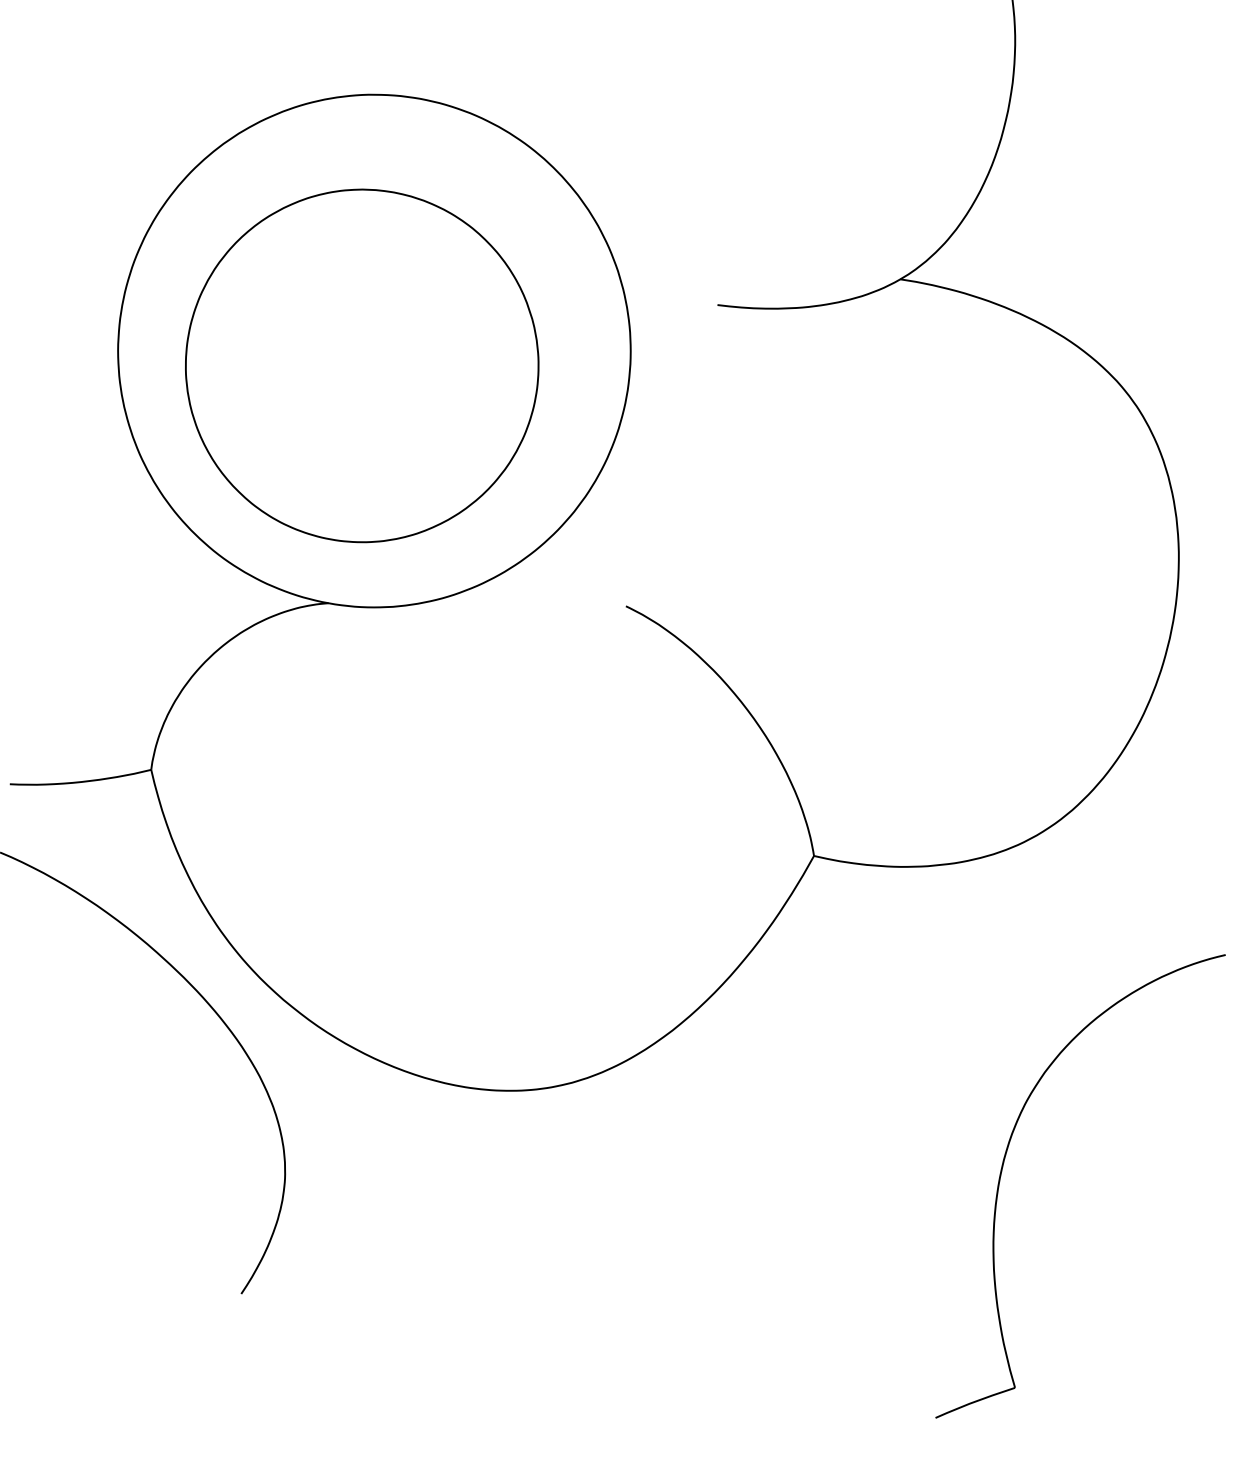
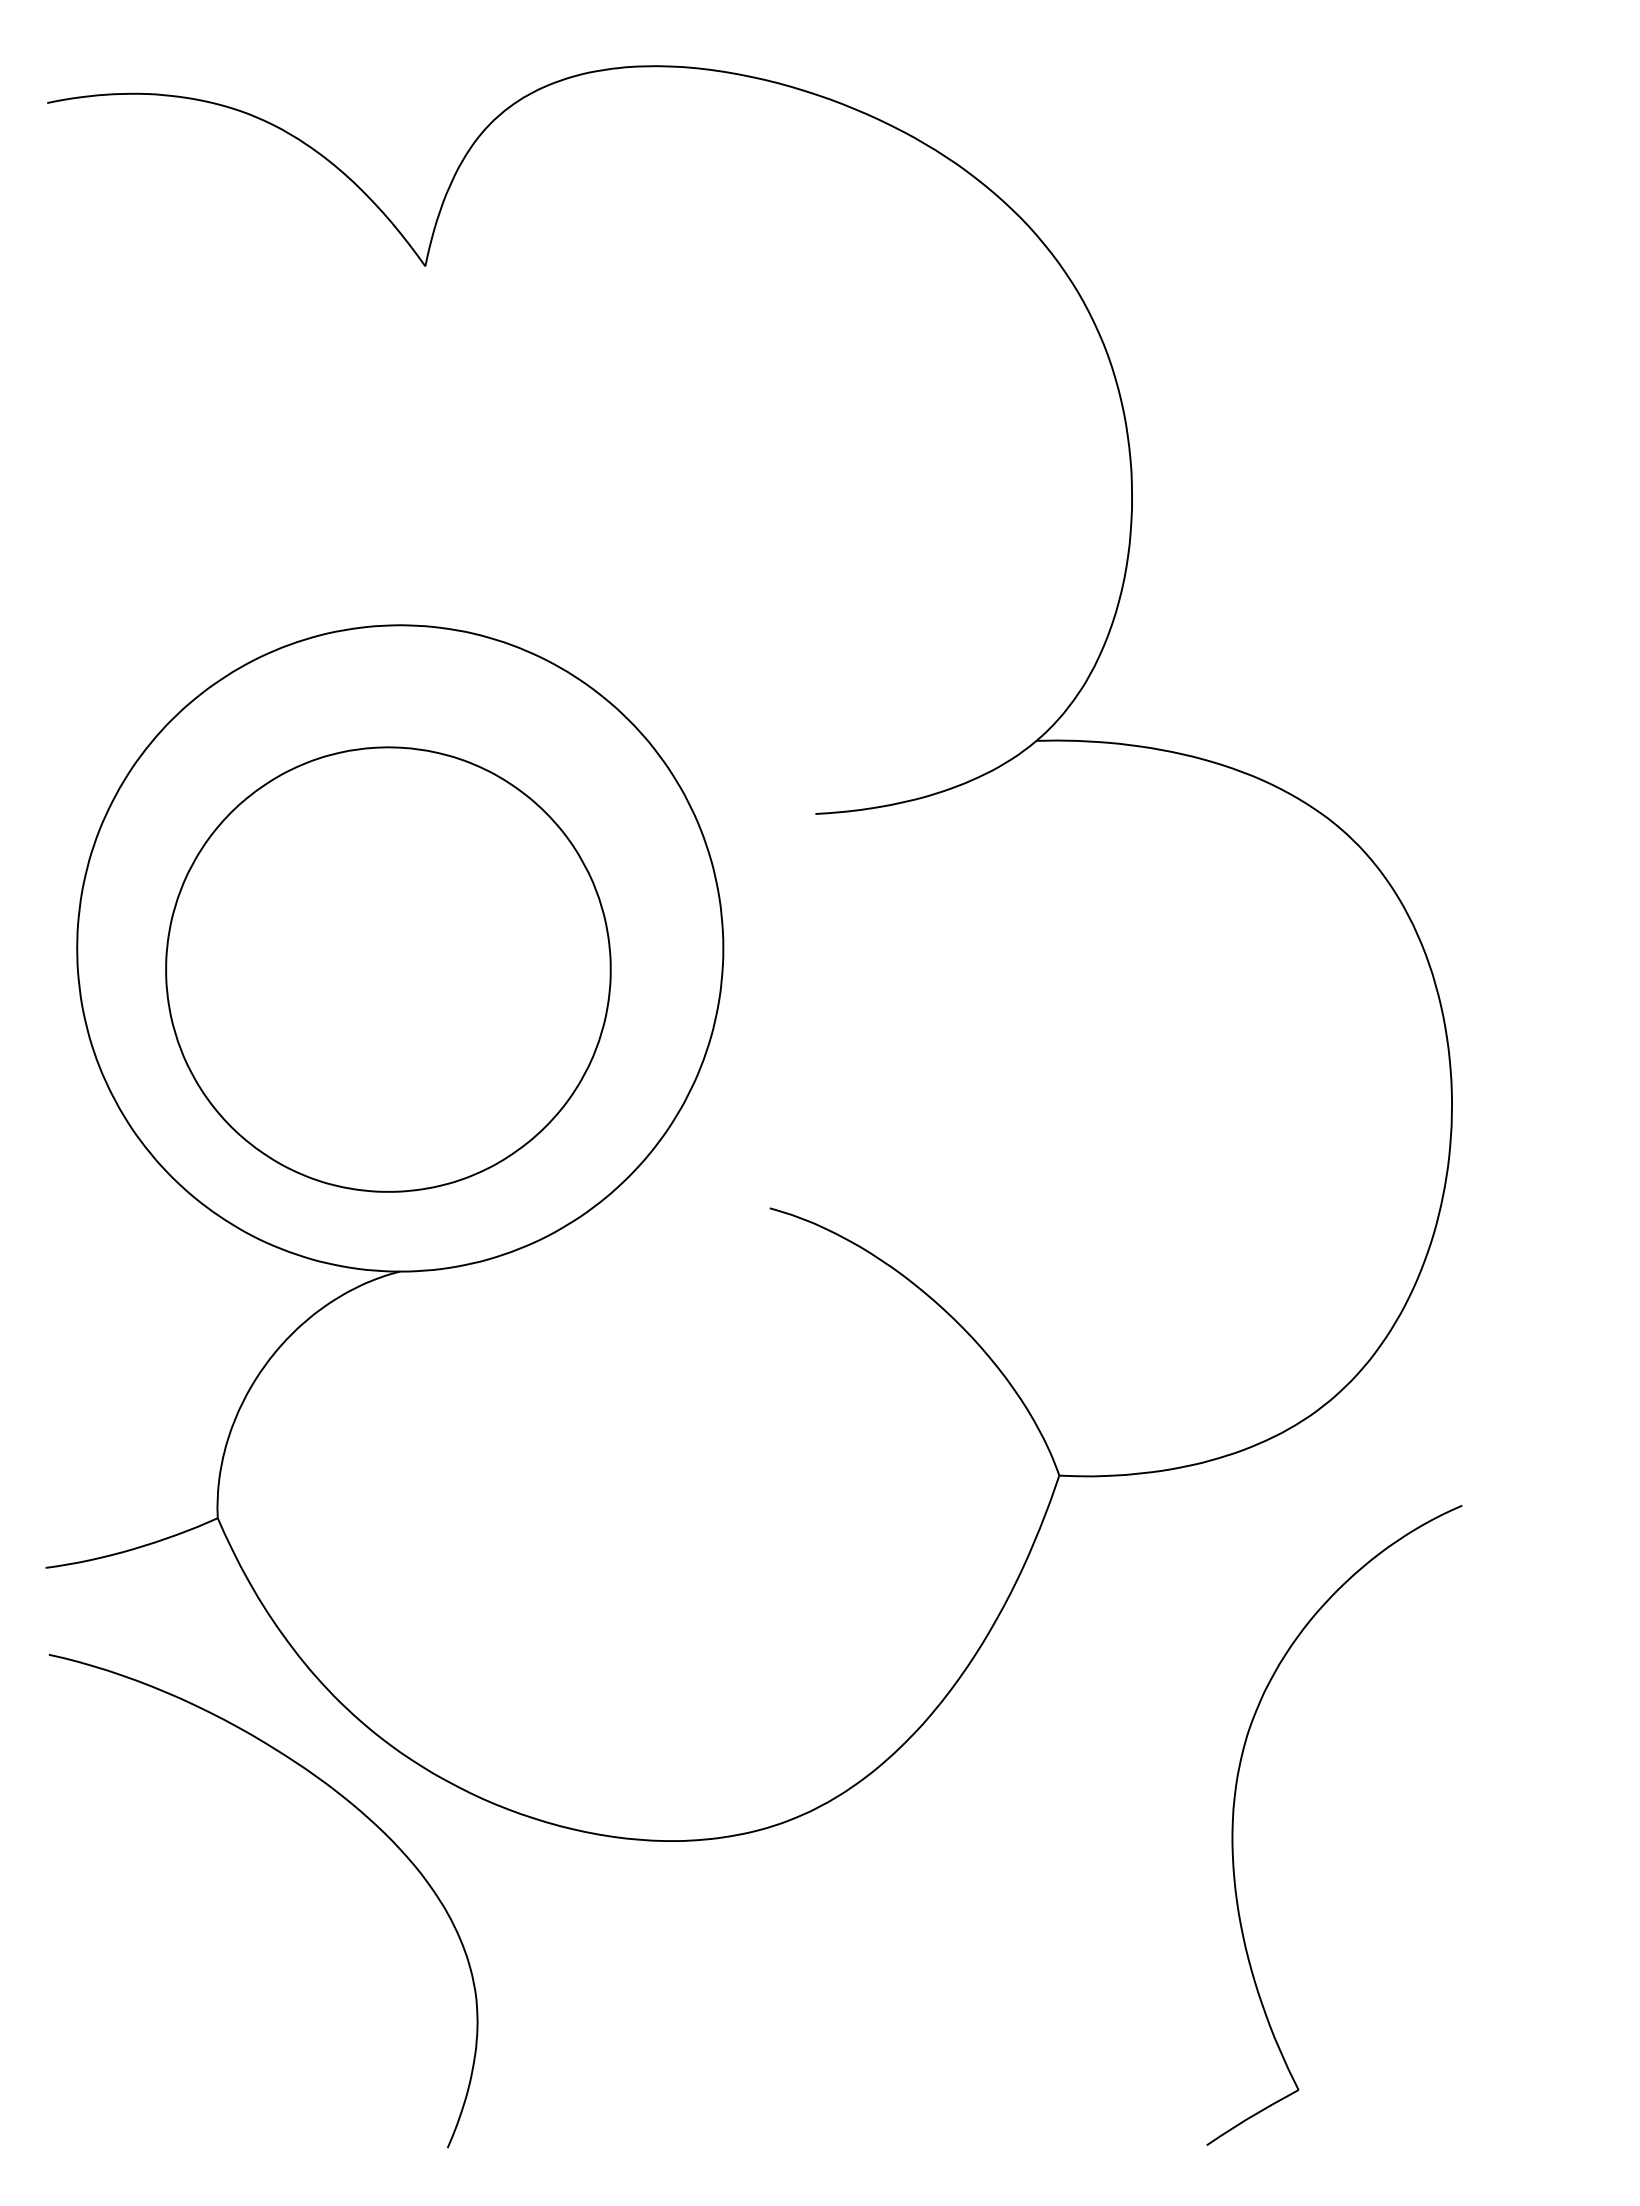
part: (1004, 1163) -> (1234, 1814), moved

